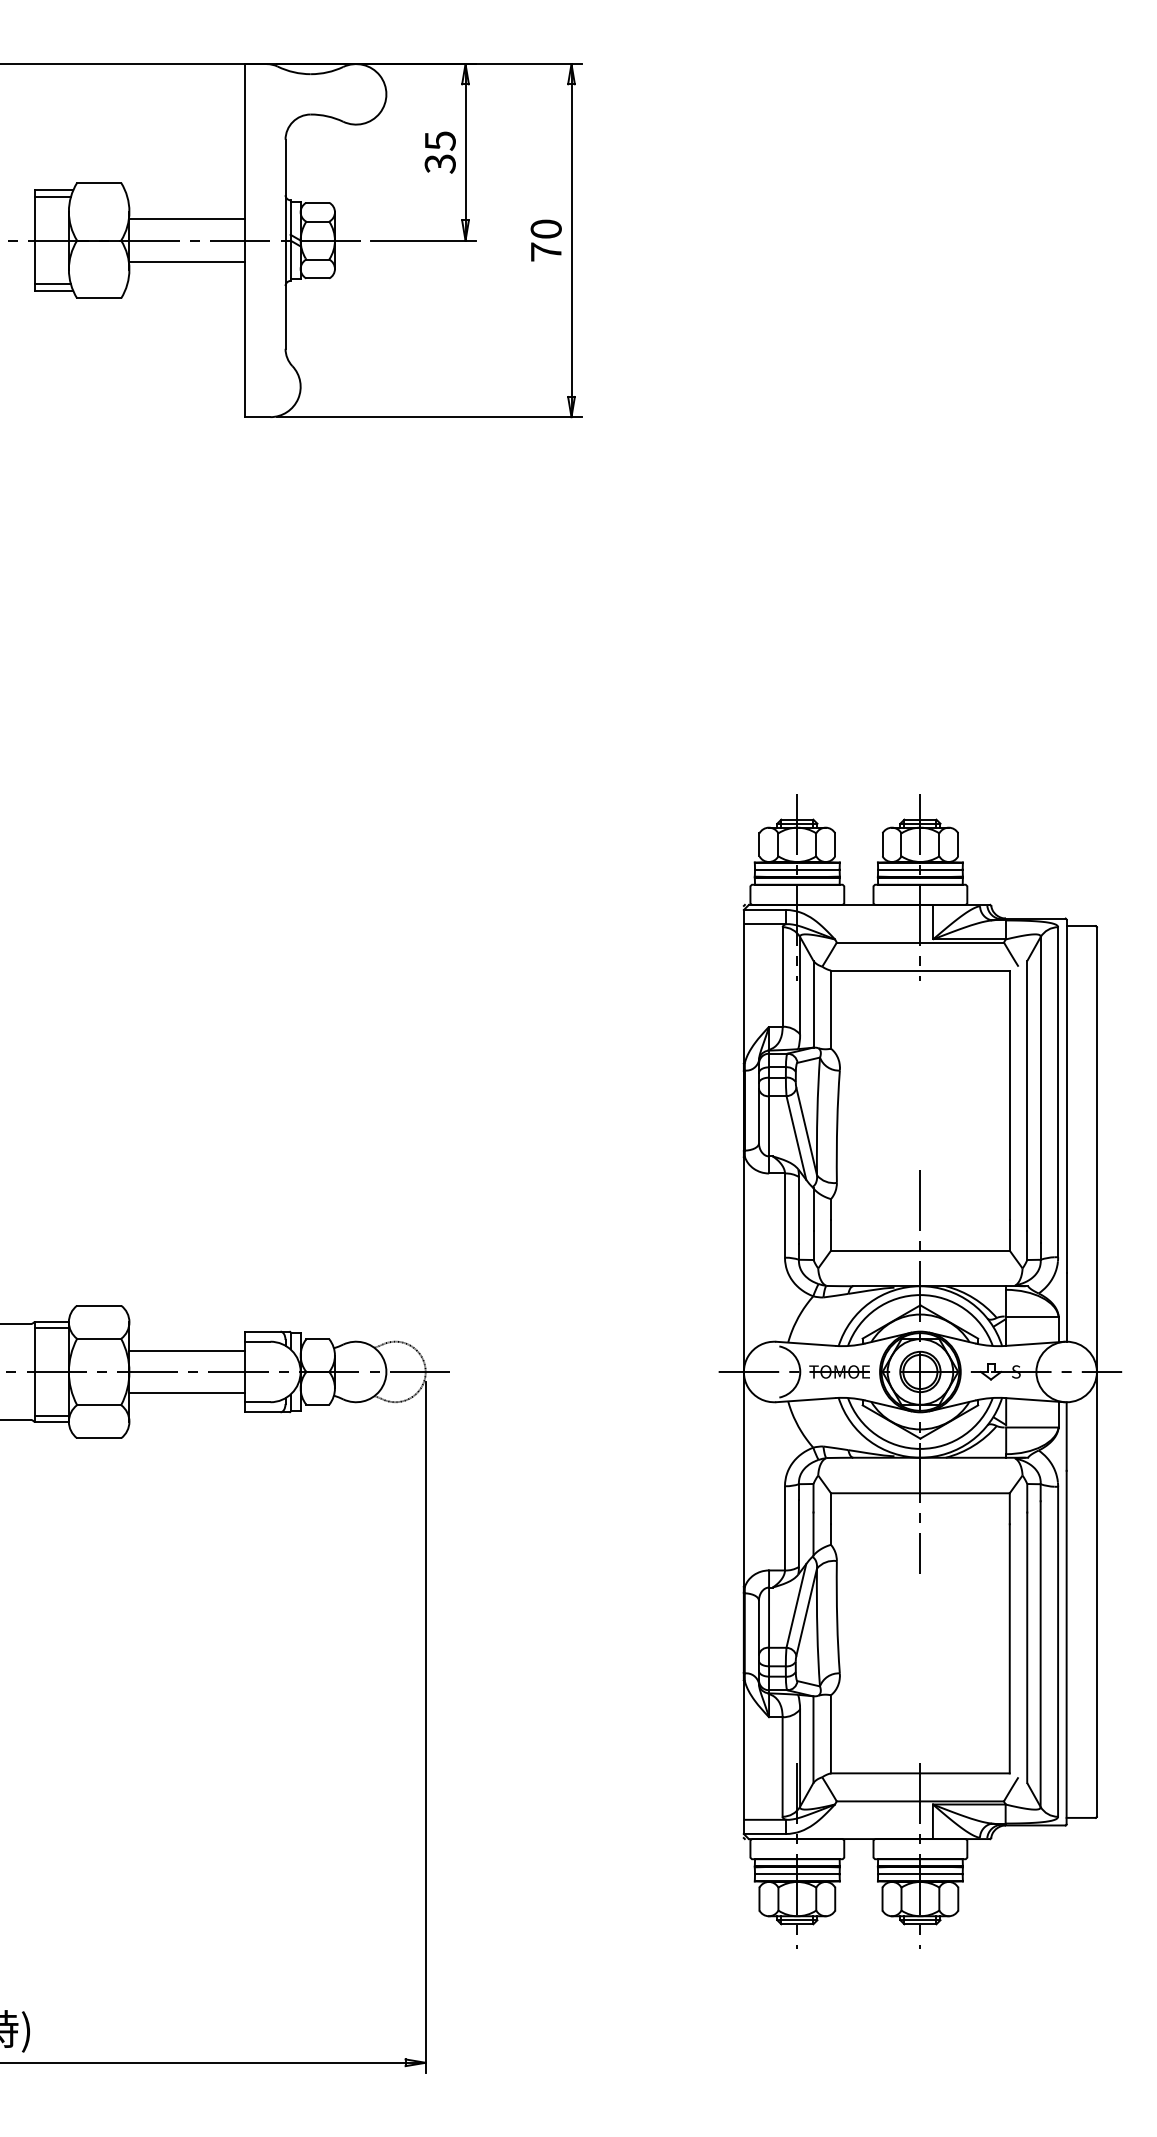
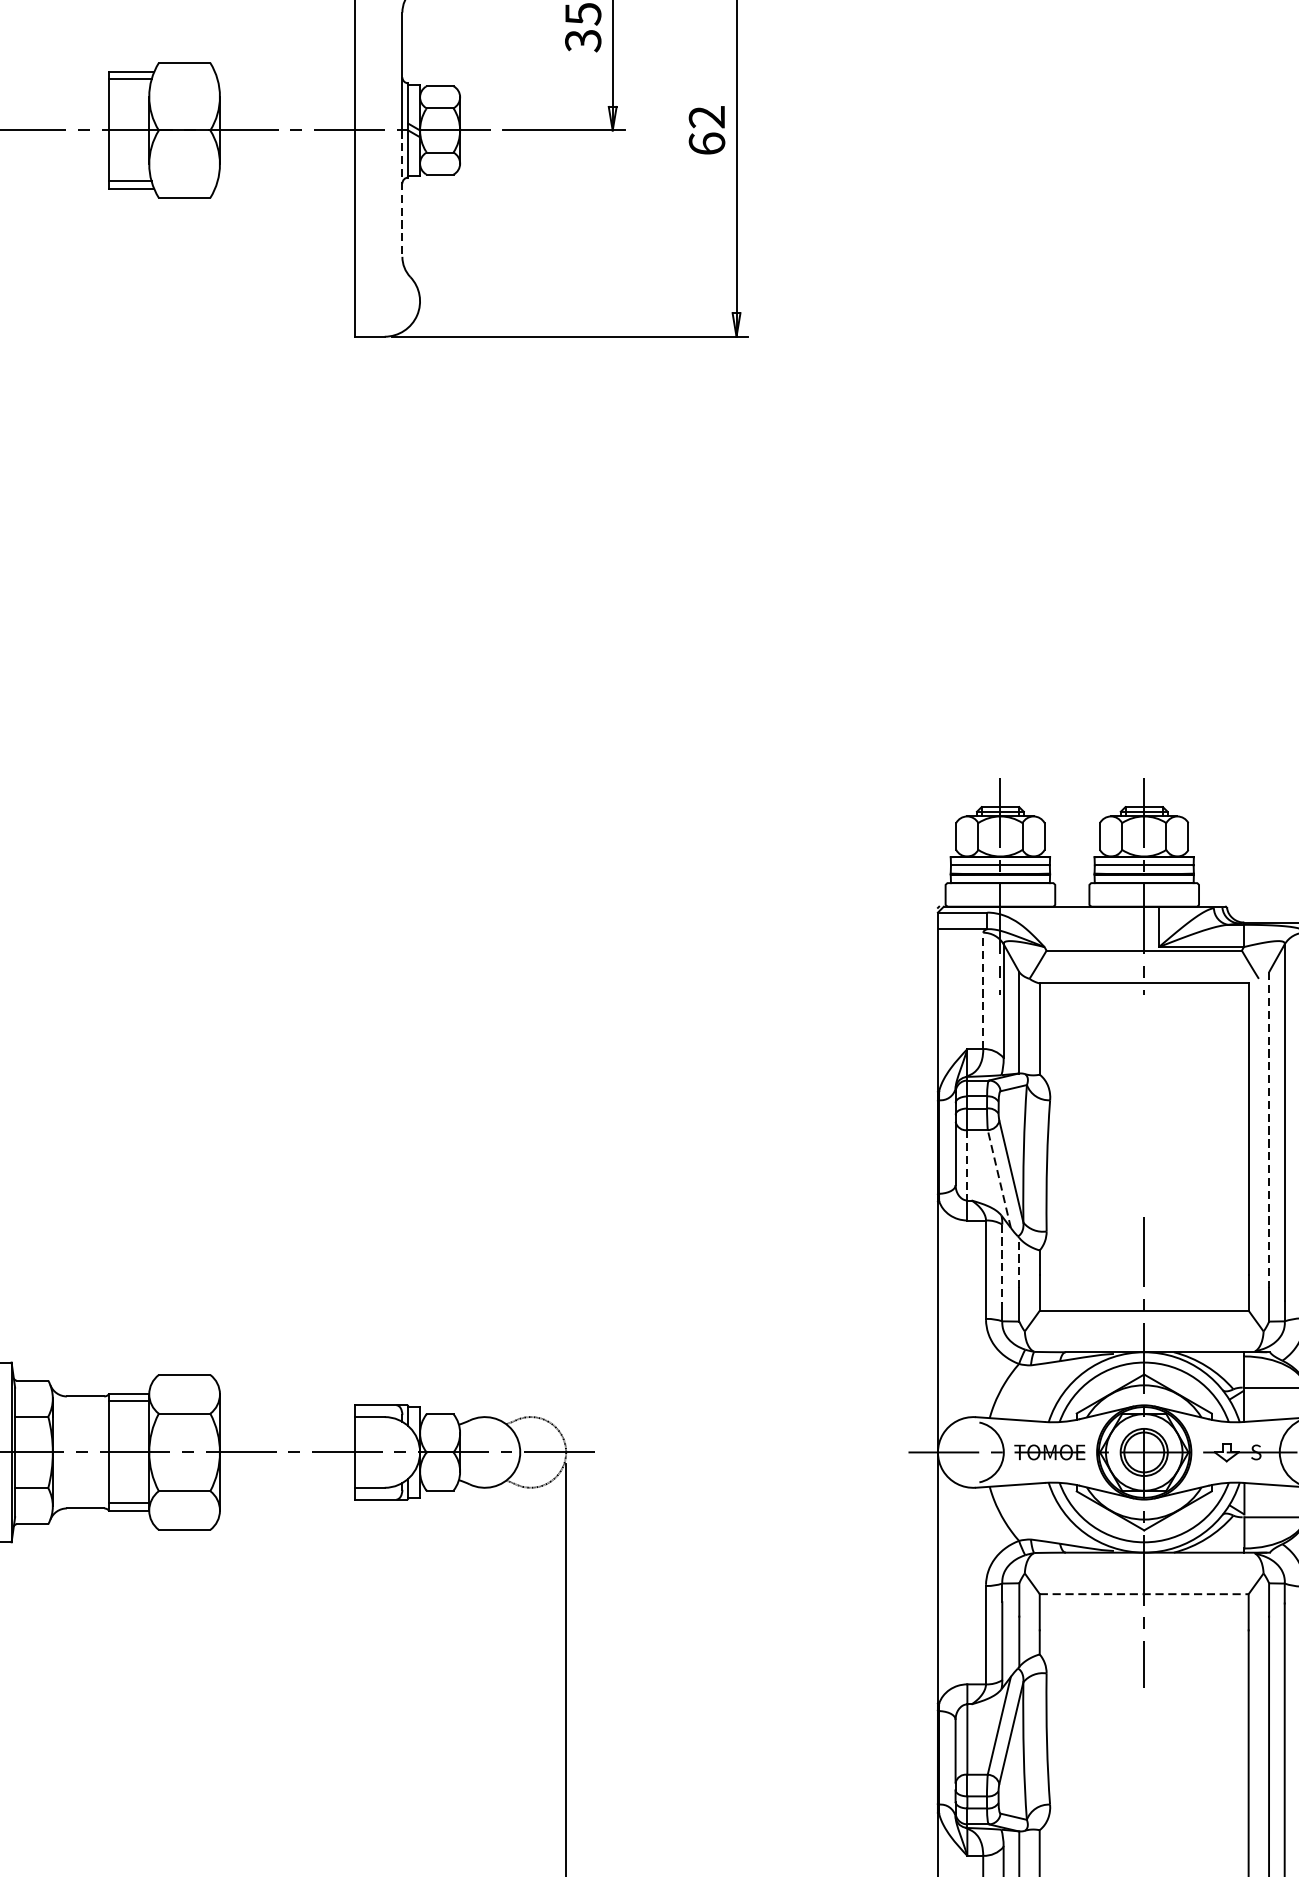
line: (187, 219) -> (287, 105), removed
text: (545, 240) -> (706, 130), 70 -> 62
line: (187, 261) -> (287, 154), removed
line: (285, 295) -> (402, 194), solid -> dashed
line: (782, 976) -> (983, 990), solid -> dashed
line: (1027, 1096) -> (1269, 1130), solid -> dashed
line: (769, 1126) -> (967, 1165), solid -> dashed
line: (796, 1137) -> (999, 1178), solid -> dashed
line: (813, 1209) -> (1019, 1262), solid -> dashed
line: (798, 1210) -> (1001, 1263), solid -> dashed
line: (187, 1350) -> (287, 1427), removed
line: (187, 1393) -> (287, 1477), removed
line: (920, 1493) -> (1144, 1594), solid -> dashed

